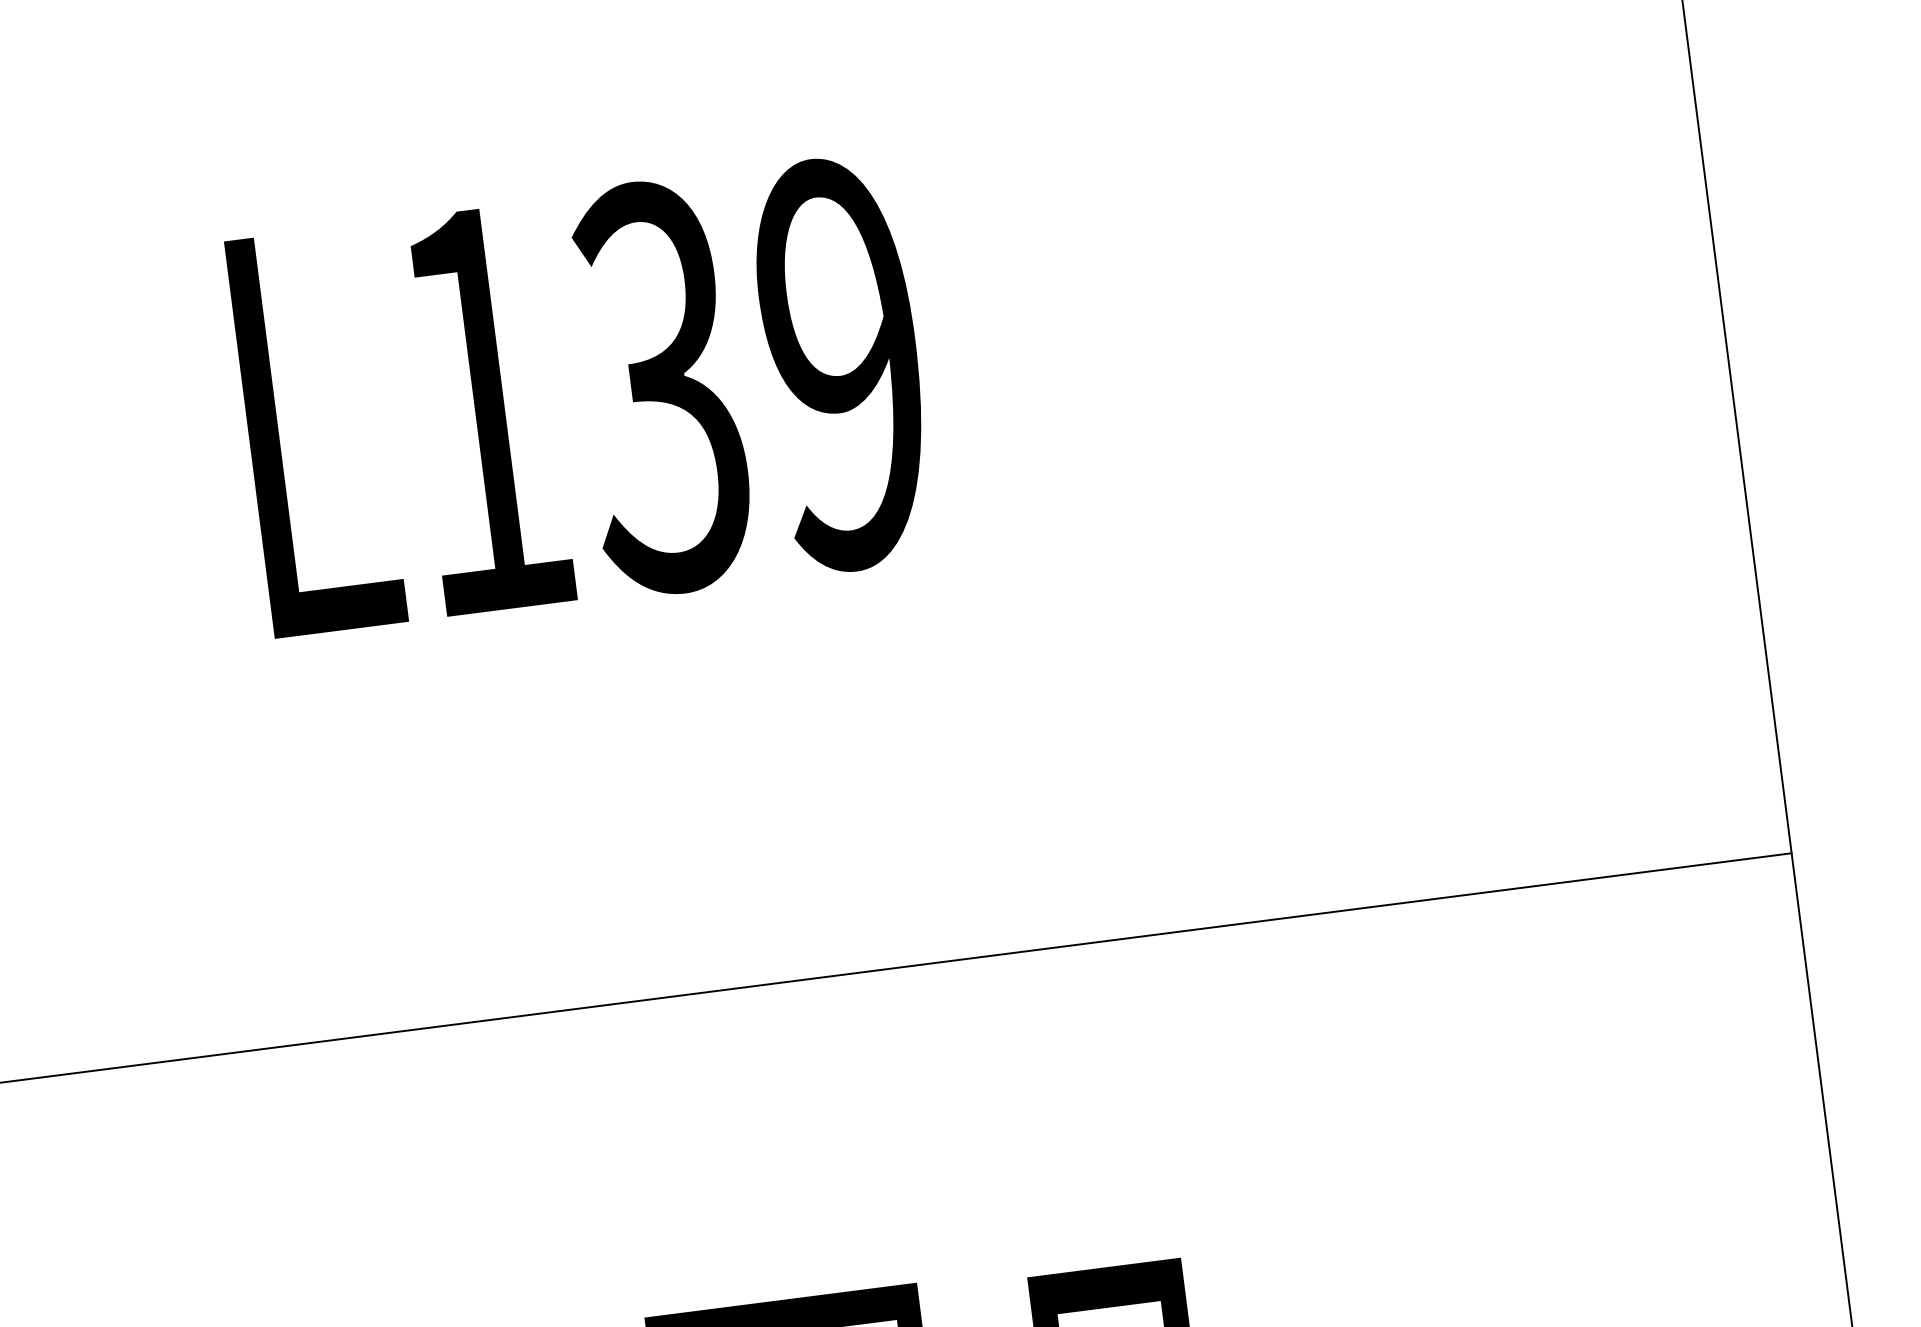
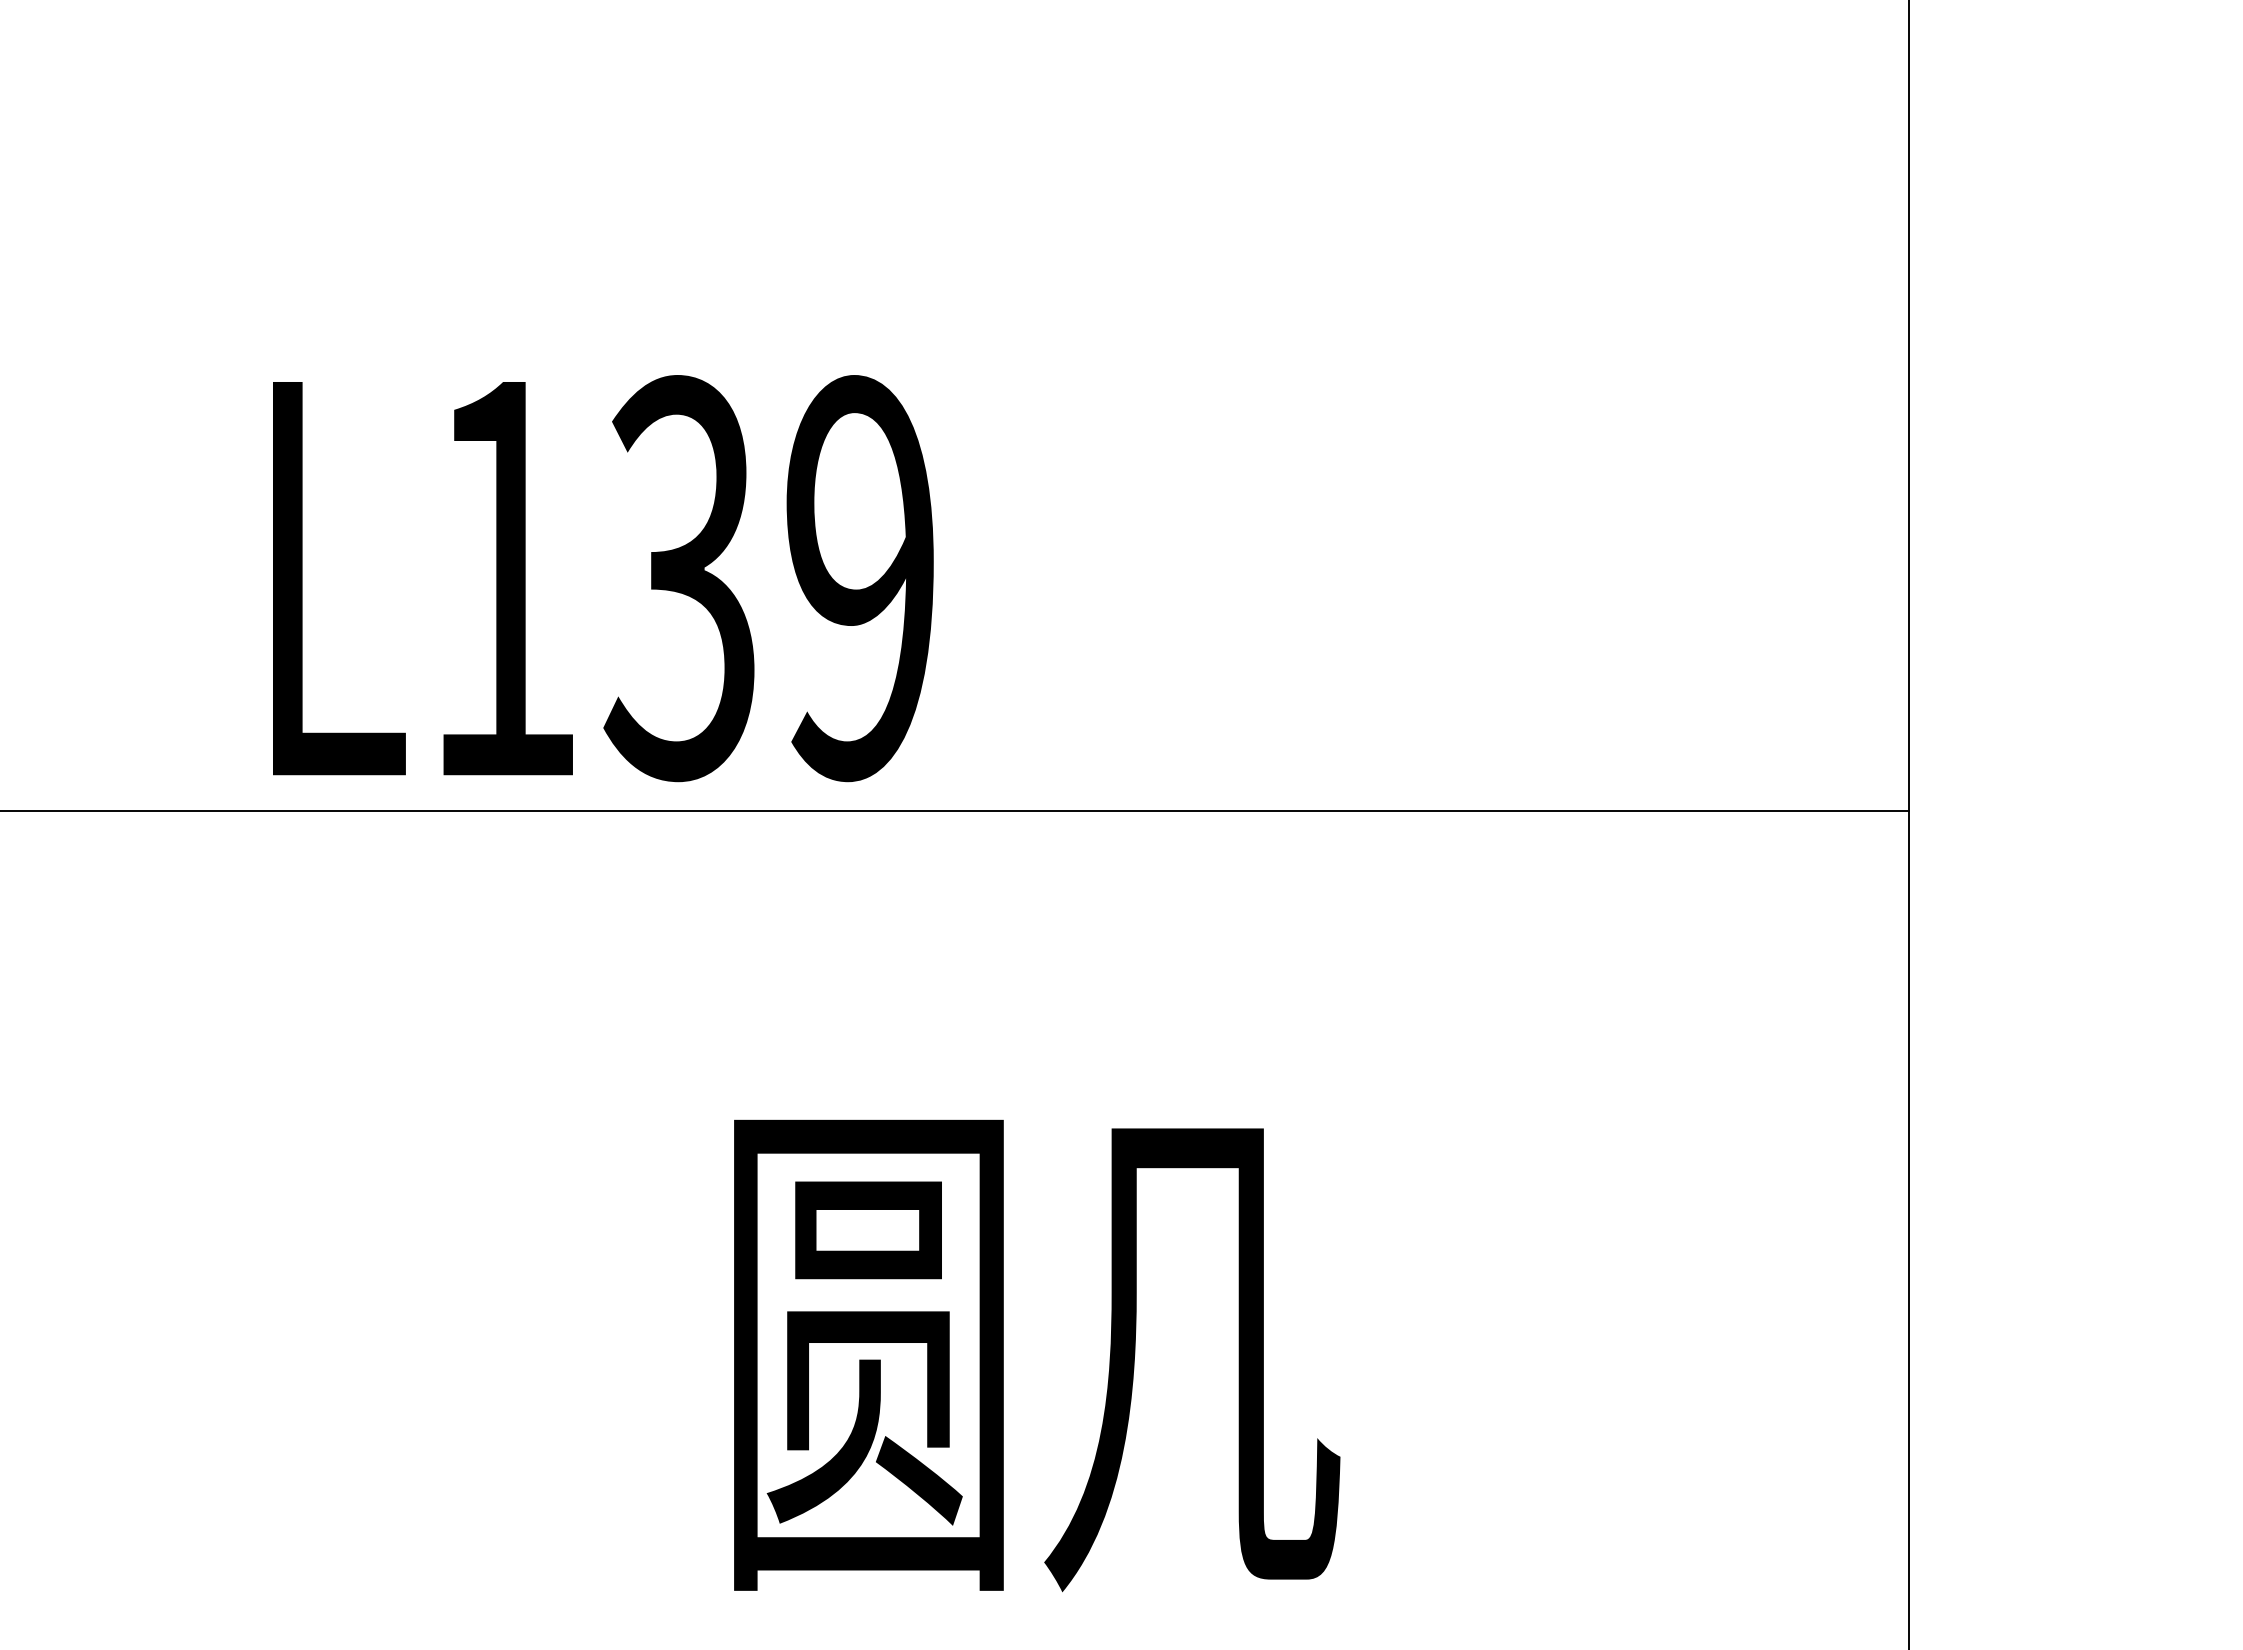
text: (583, 397) -> (603, 578), moved

